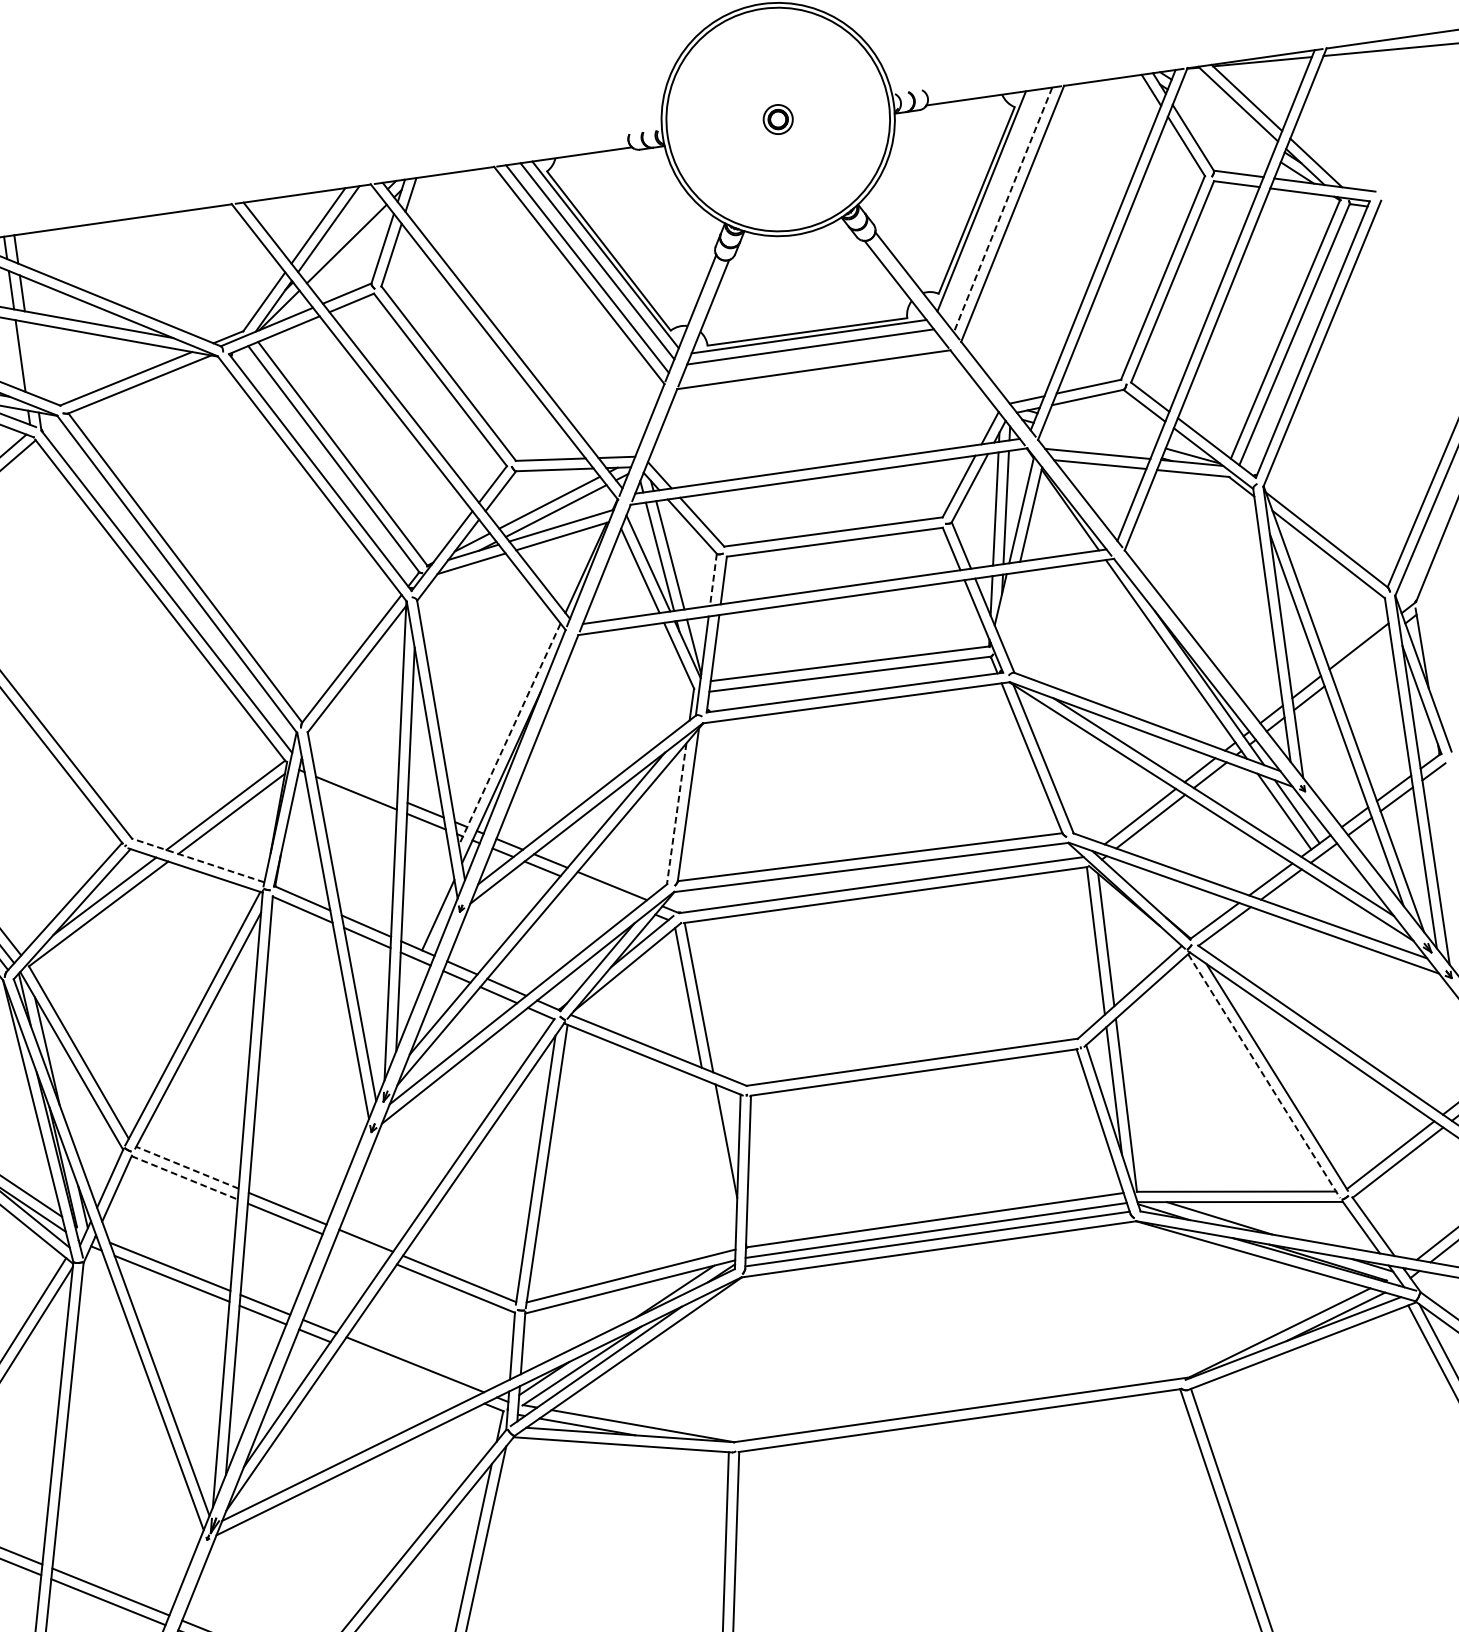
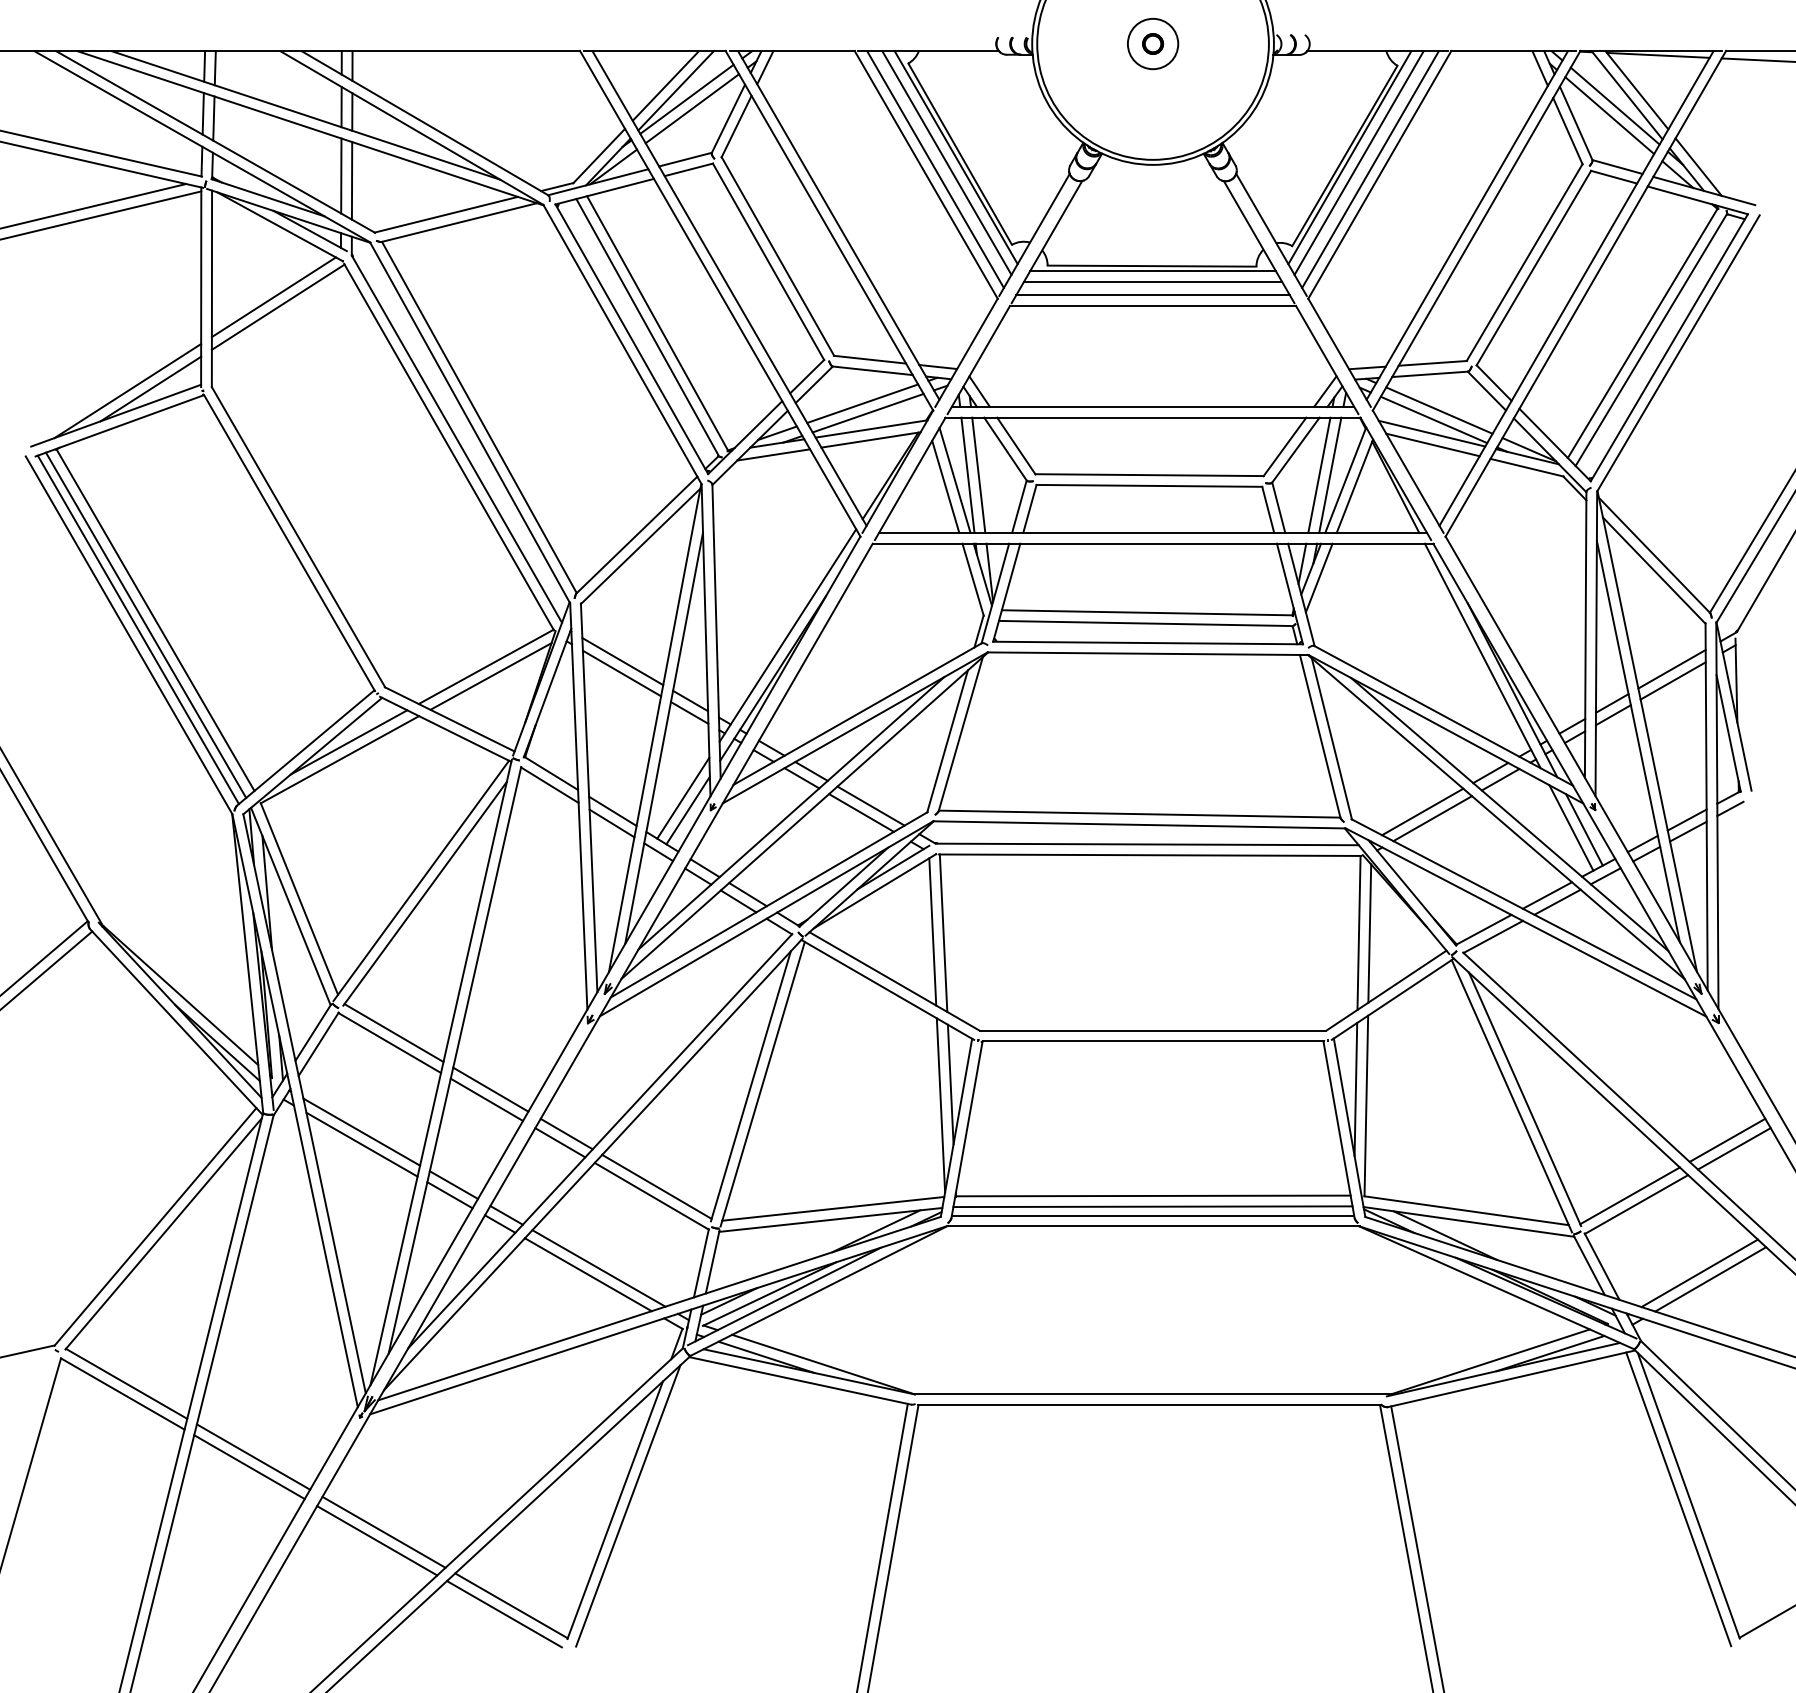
line: (1227, 115) -> (1614, 105), added
circle: (777, 119) -> (1152, 43), size x1.67
line: (1224, 125) -> (1609, 115), added
line: (990, 204) -> (1358, 162), added
line: (1003, 209) -> (1370, 169), dashed -> solid
line: (339, 235) -> (686, 98), added
line: (30, 358) -> (351, 180), added
line: (811, 359) -> (1152, 295), added
line: (1101, 430) -> (1439, 410), added
line: (1097, 440) -> (1433, 419), added
line: (713, 580) -> (1019, 507), dashed -> solid
line: (1008, 606) -> (1318, 577), added
line: (1361, 657) -> (1672, 680), added
line: (509, 734) -> (787, 635), dashed -> solid
line: (355, 781) -> (622, 661), added
line: (676, 813) -> (947, 741), dashed -> solid
line: (197, 860) -> (449, 719), dashed -> solid
line: (604, 893) -> (861, 812), added
line: (432, 903) -> (683, 797), added
line: (1263, 1076) -> (1511, 1096), dashed -> solid
line: (719, 1162) -> (940, 1105), added
line: (186, 1167) -> (393, 1032), dashed -> solid
line: (185, 1178) -> (390, 1043), dashed -> solid
line: (361, 1249) -> (560, 1142), added
line: (405, 1372) -> (587, 1274), added

